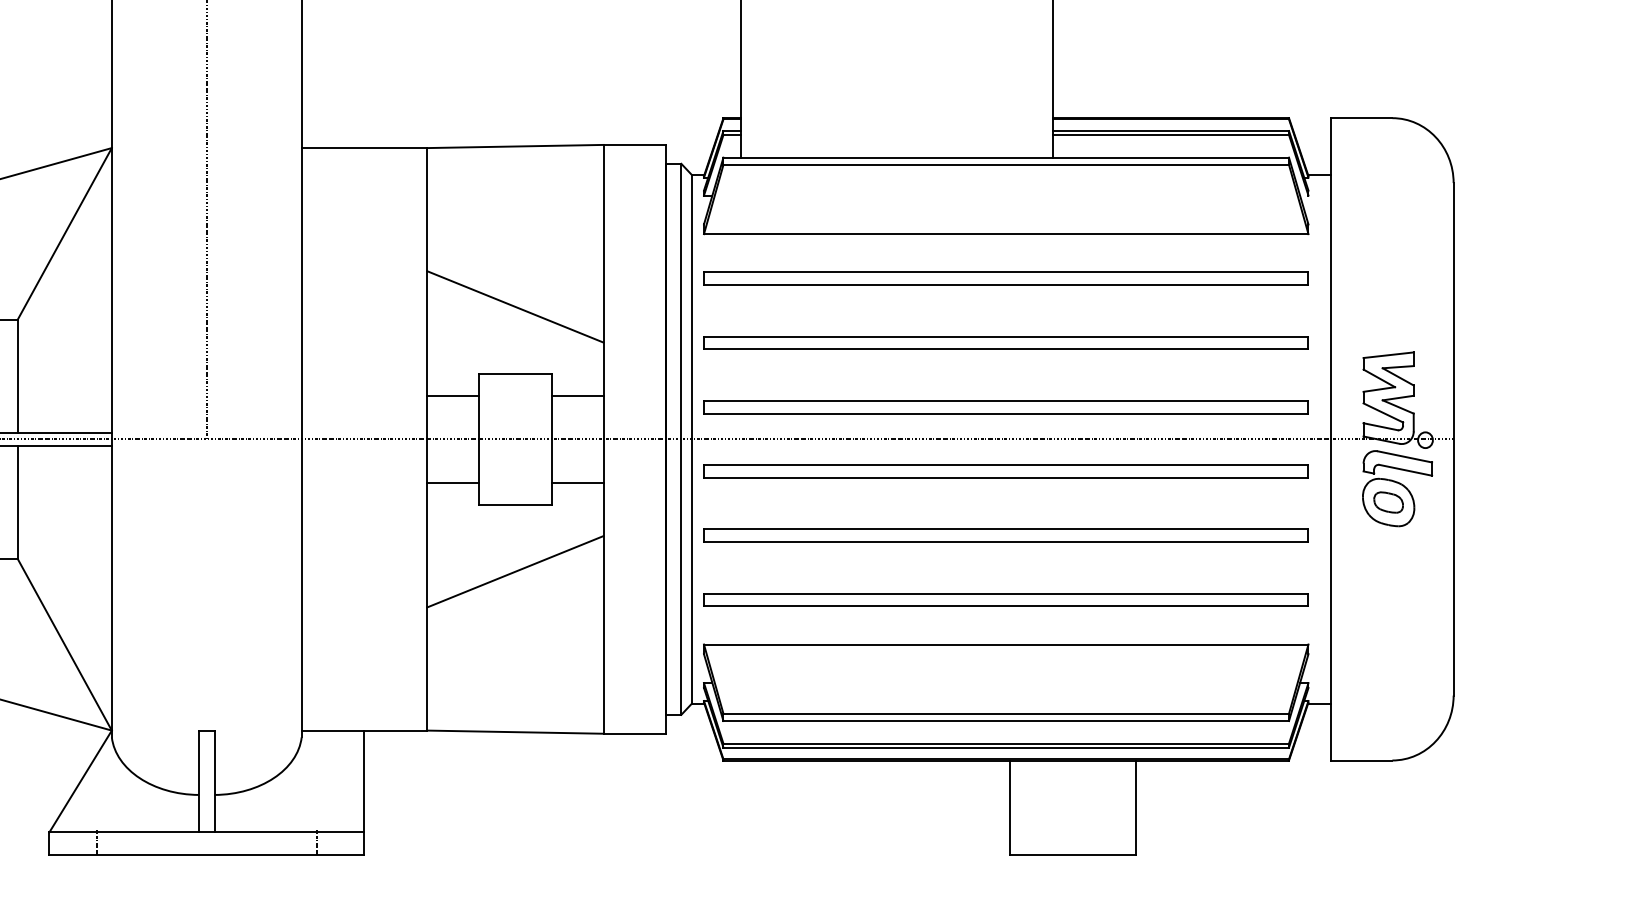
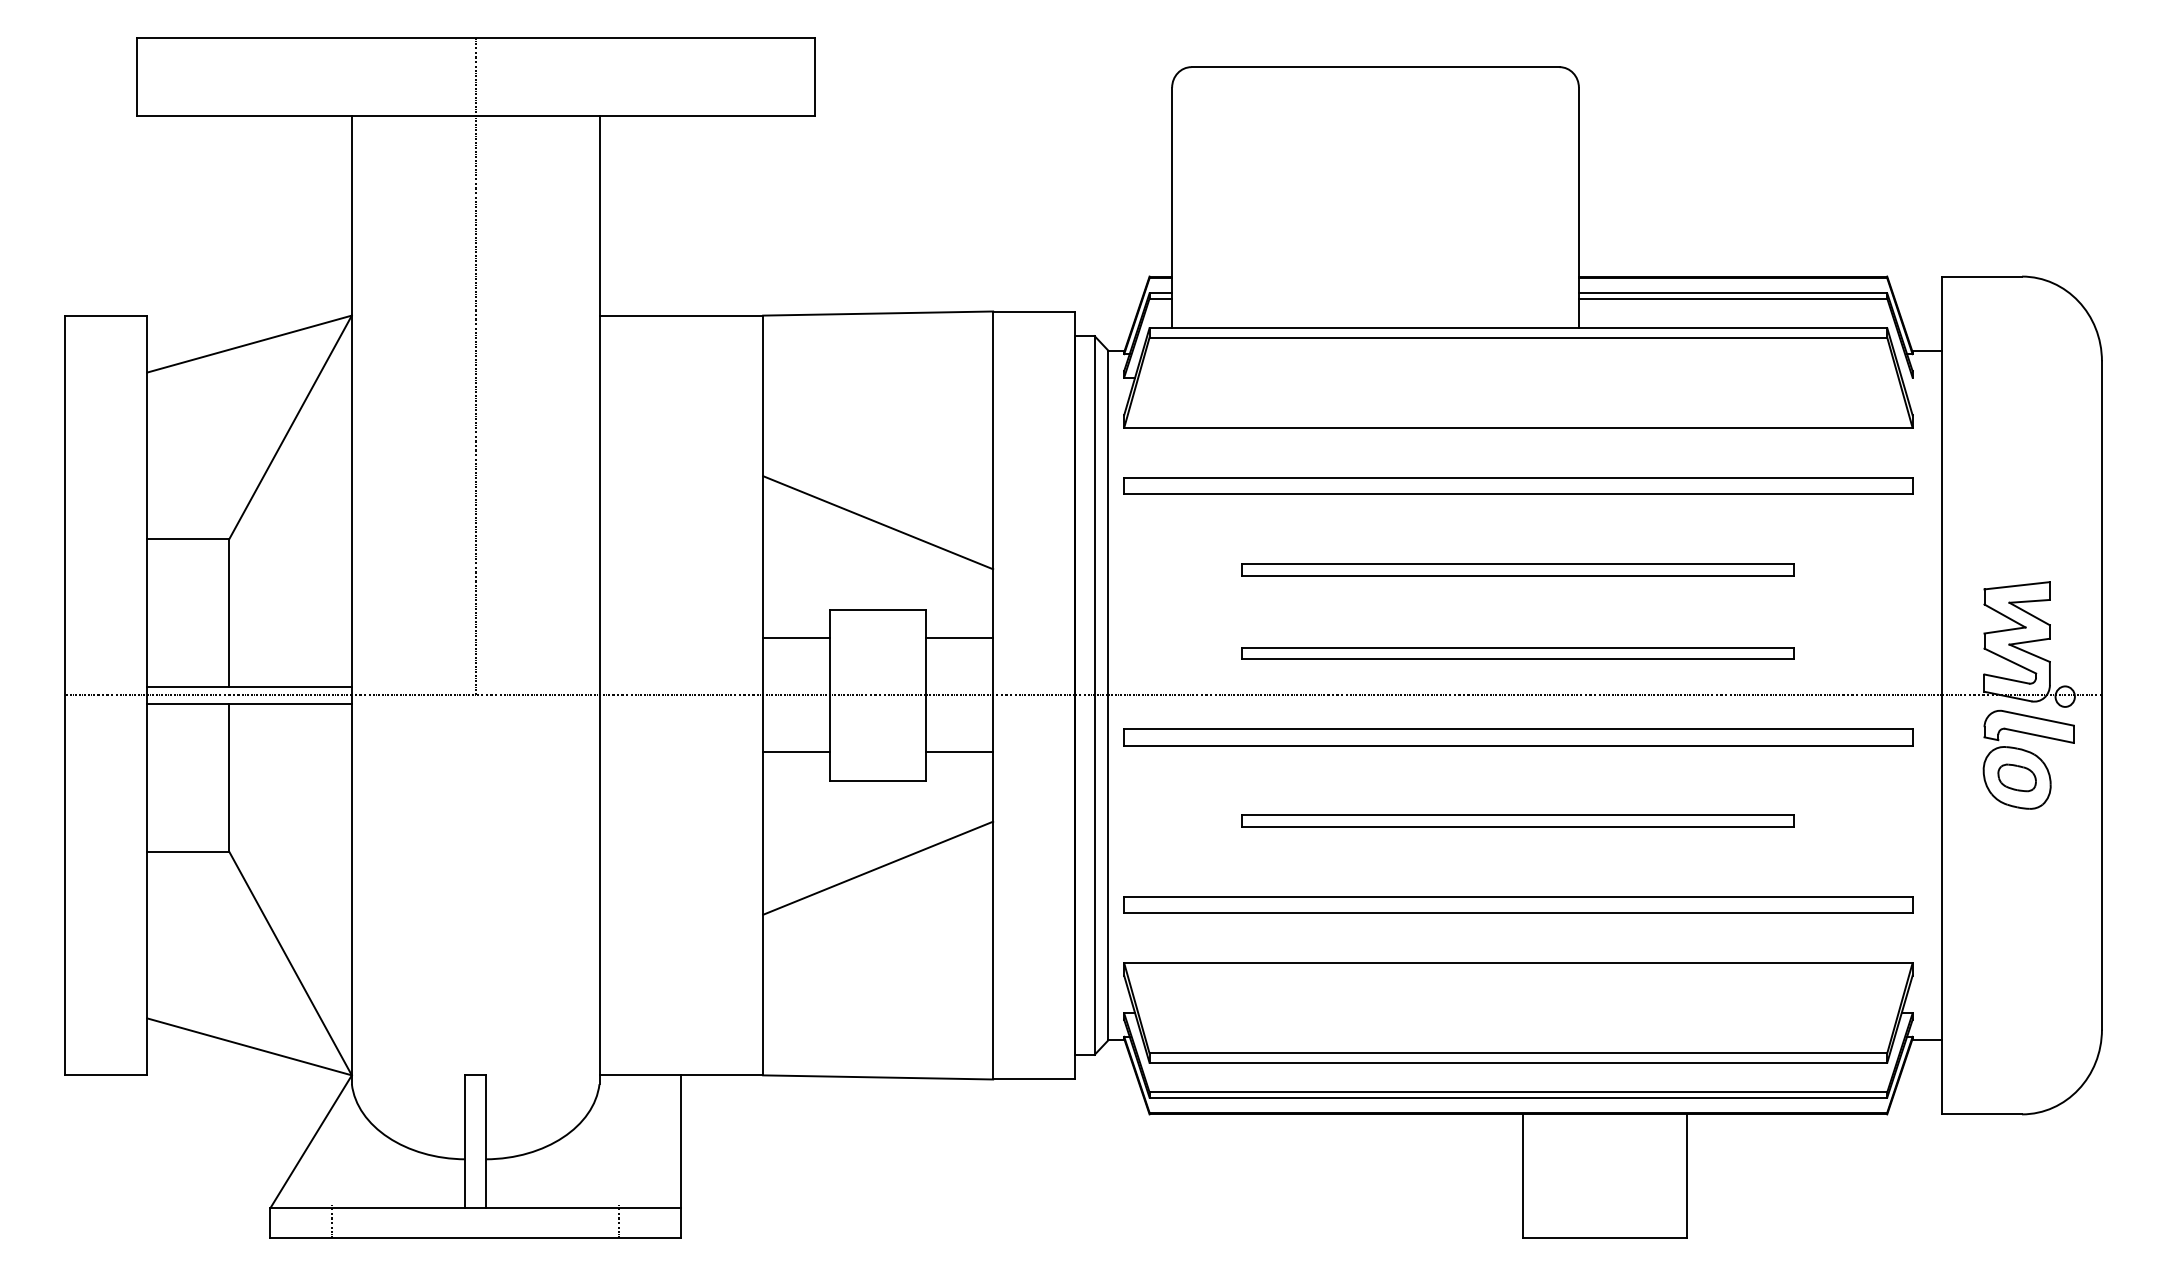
part: (1006, 342) -> (1518, 569), size x0.7
part: (1006, 407) -> (1518, 653), size x0.7
part: (1006, 535) -> (1518, 820), size x0.7

